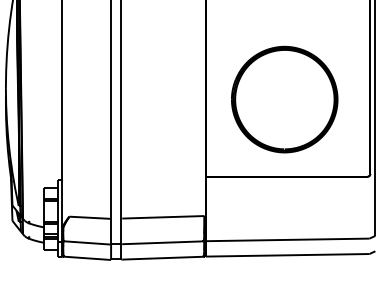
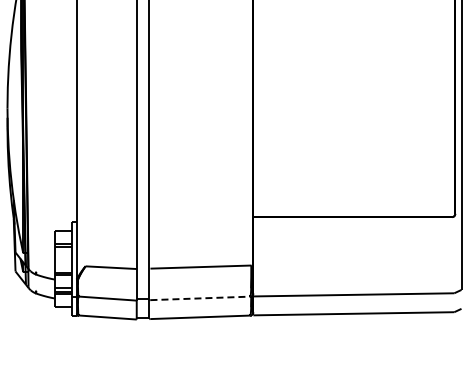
part: (284, 99) -> (349, 122), removed
line: (162, 242) -> (200, 298), solid -> dashed

